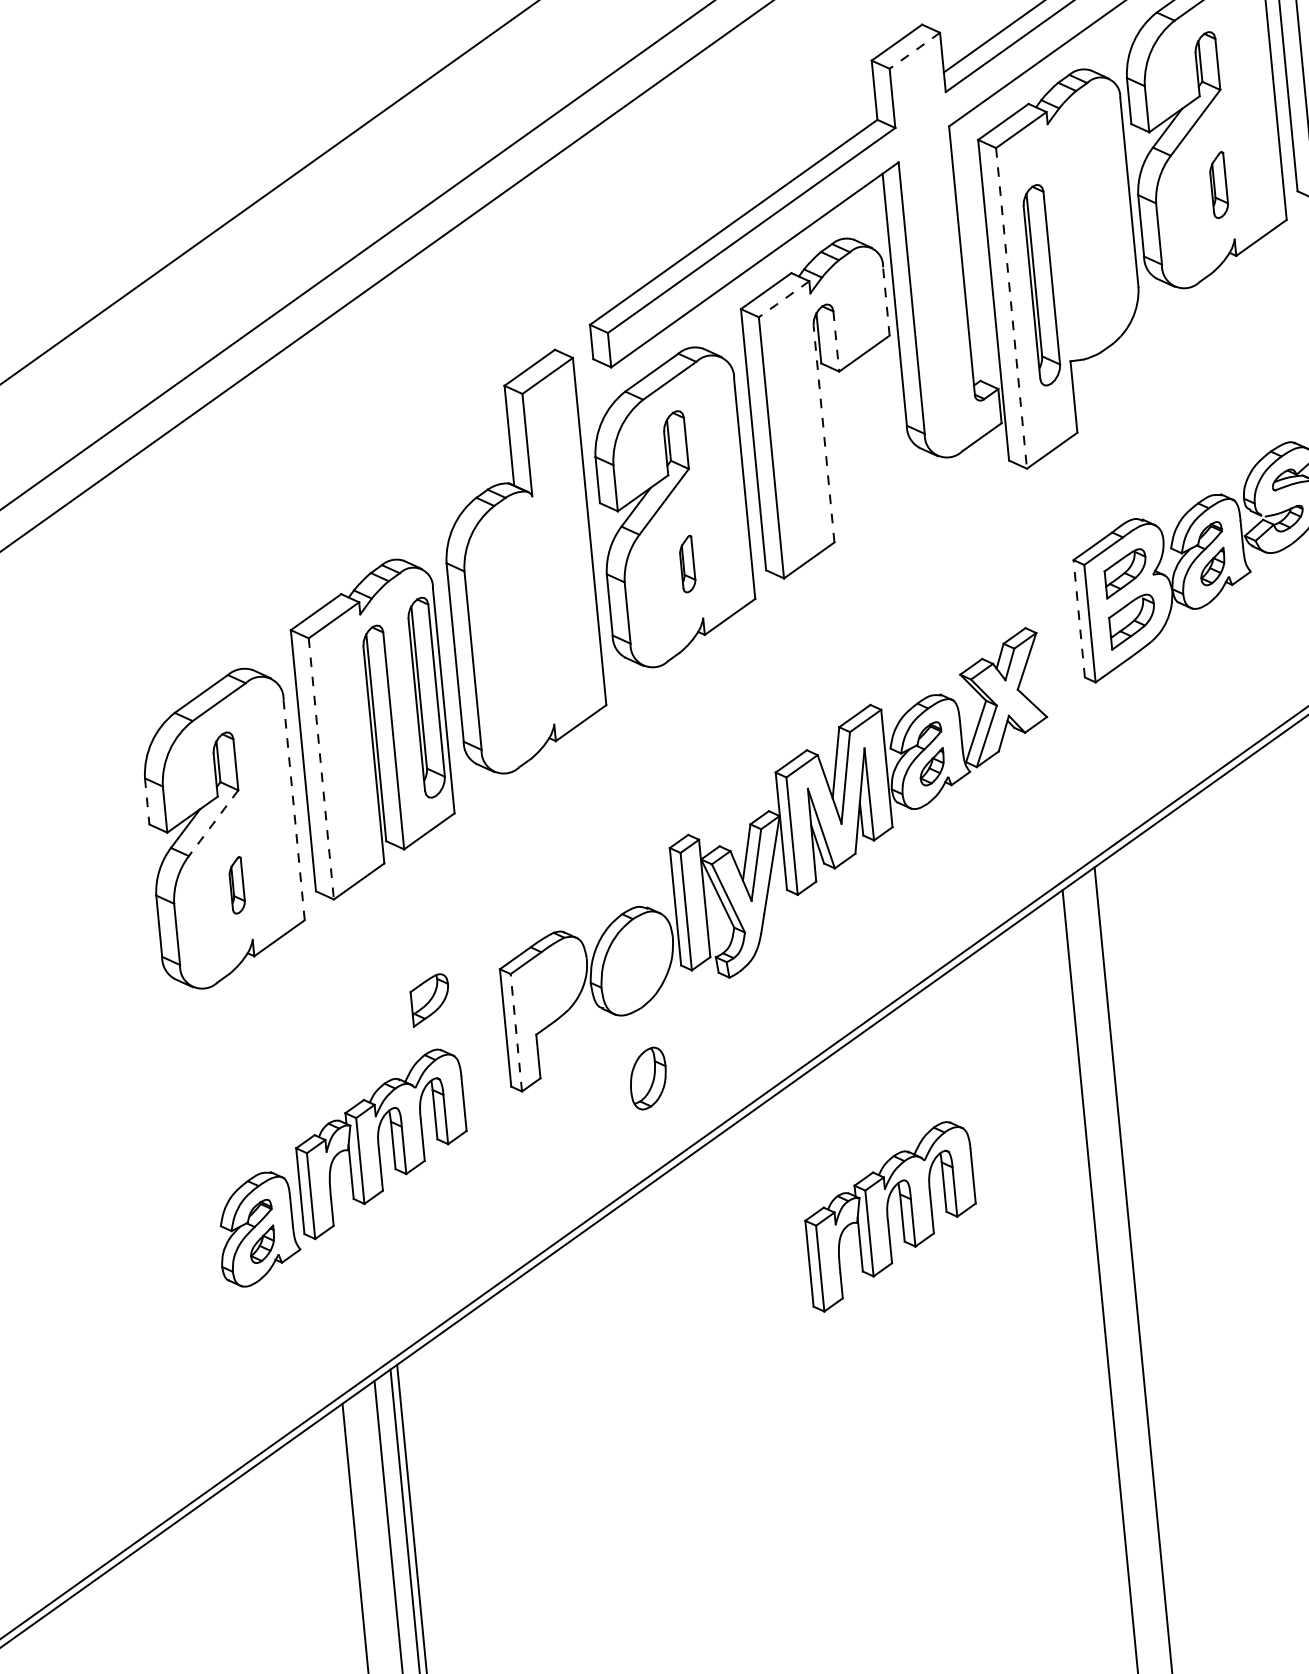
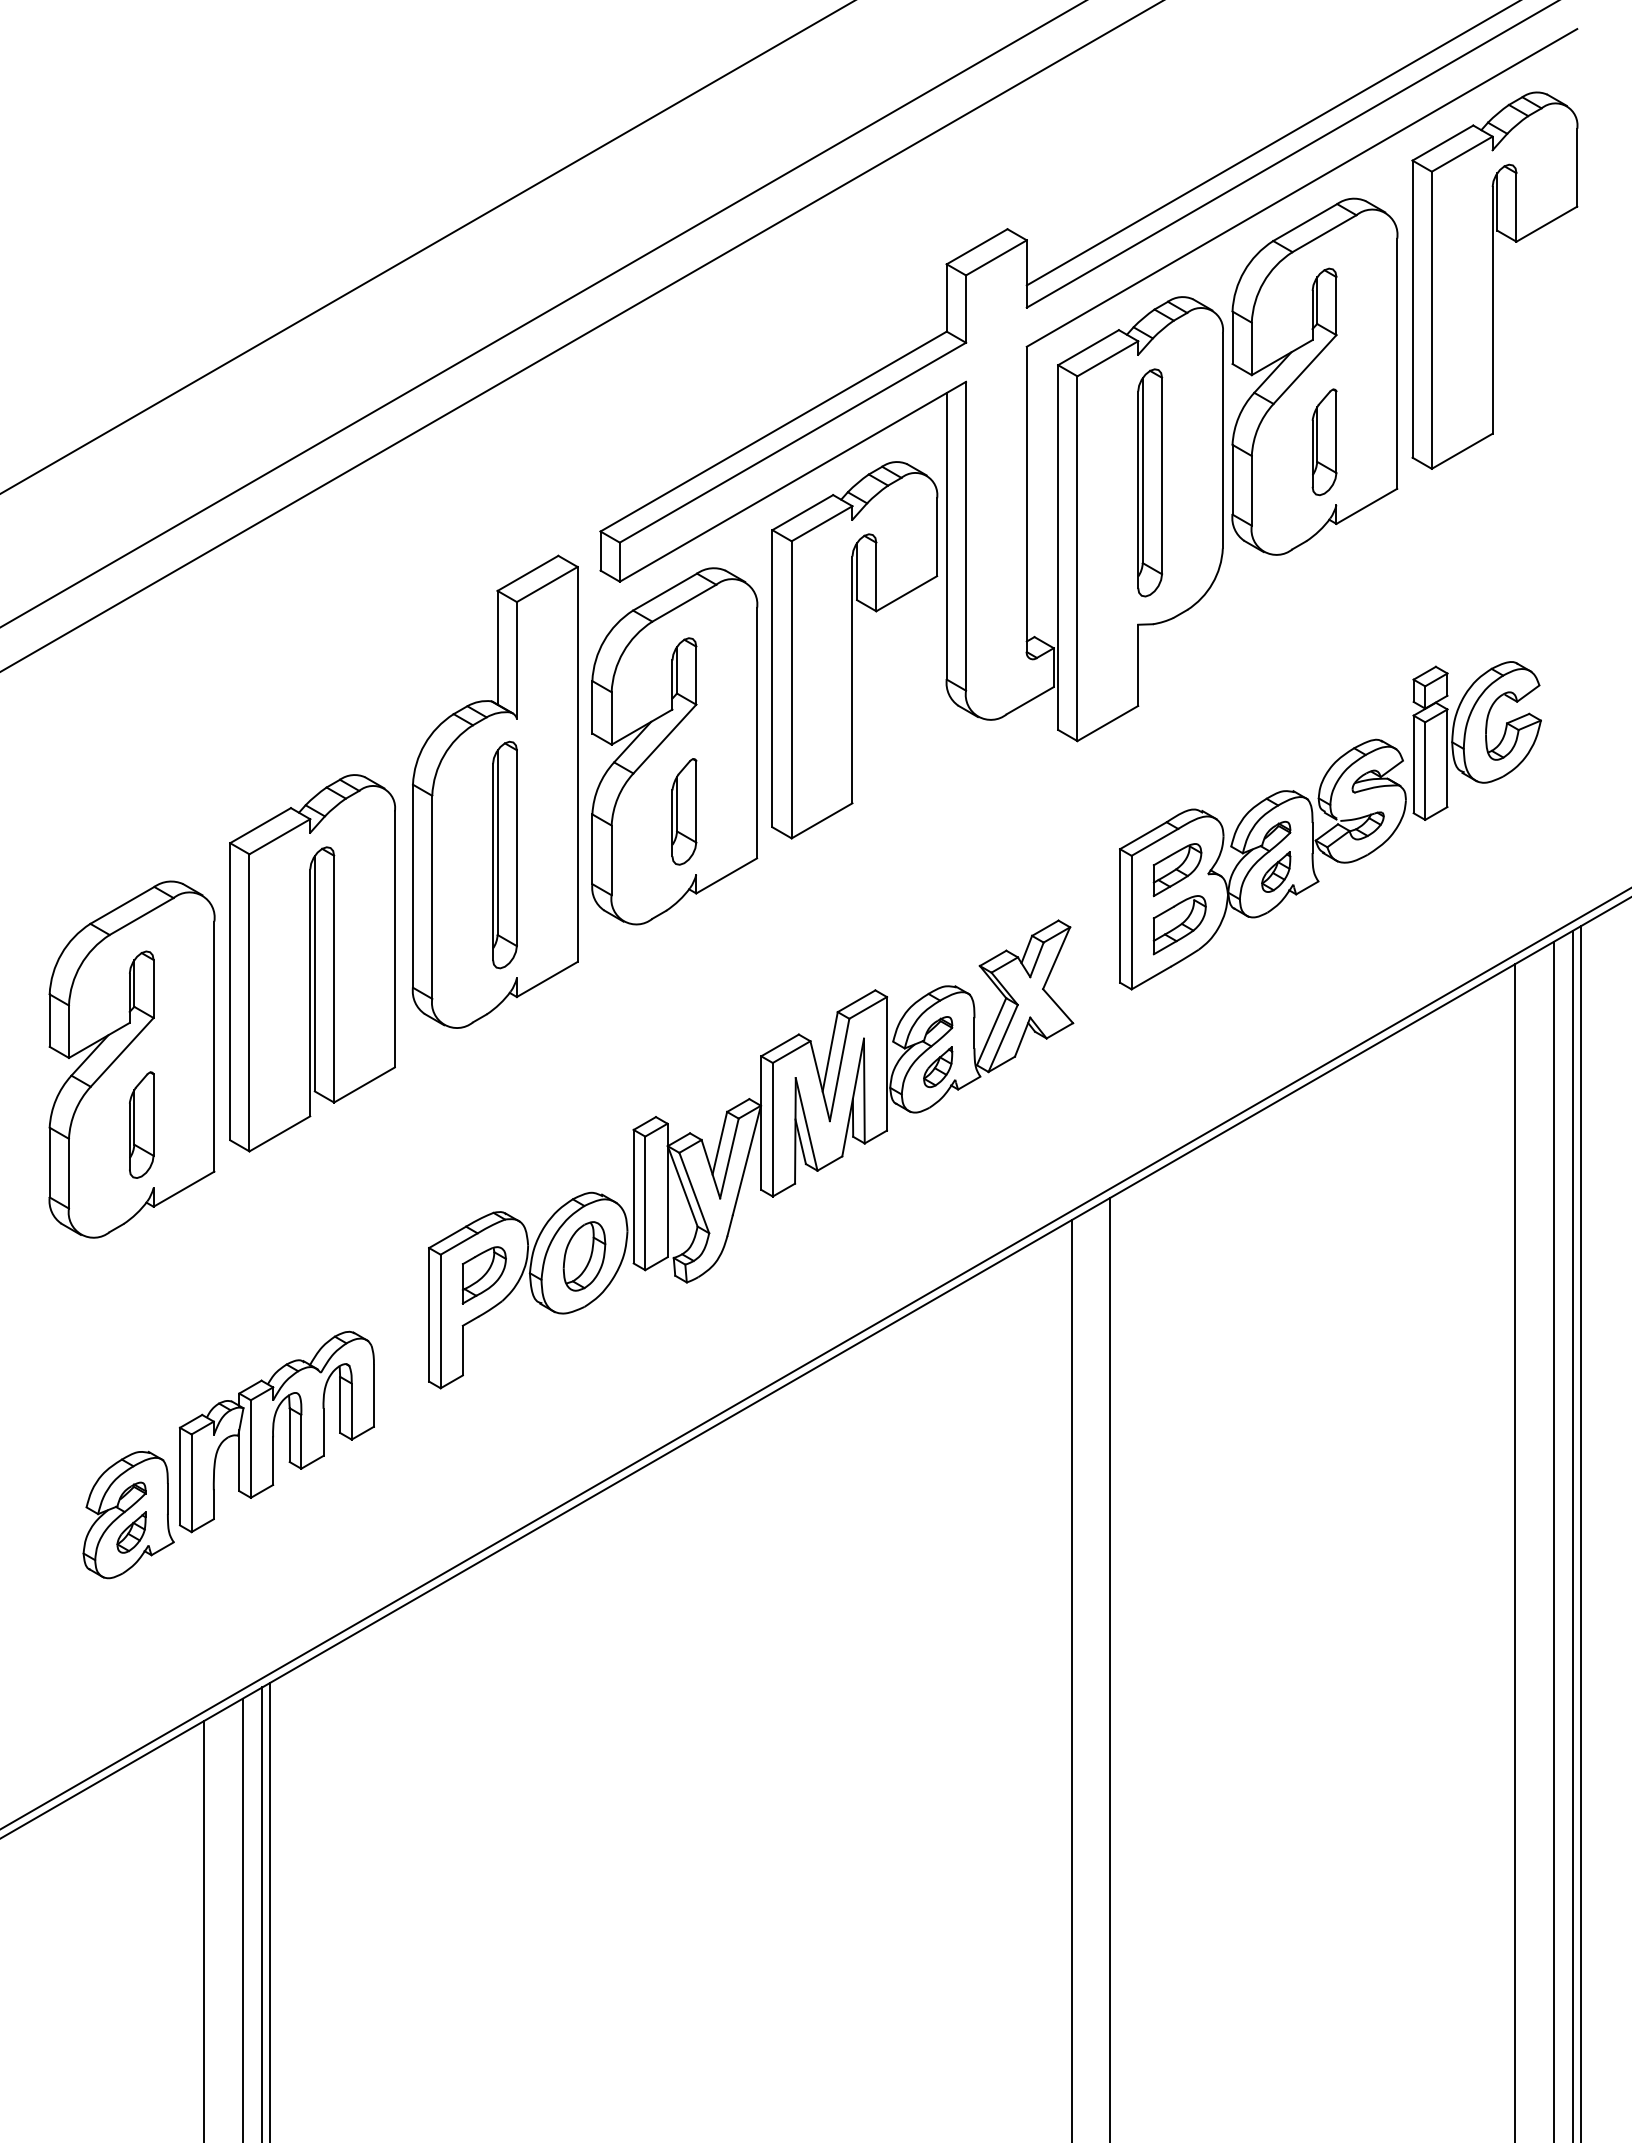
line: (914, 51) -> (995, 258), dashed -> solid
part: (1218, 185) -> (1324, 442), size x1.43
part: (1042, 284) -> (1150, 482), moved
line: (783, 299) -> (821, 524), dashed -> solid
line: (886, 301) -> (937, 537), dashed -> solid
line: (1011, 309) -> (1077, 559), dashed -> solid
line: (836, 341) -> (876, 577), dashed -> solid
line: (824, 433) -> (852, 679), dashed -> solid
part: (687, 563) -> (684, 811), size x1.67
line: (1079, 618) -> (1120, 915), dashed -> solid
part: (426, 697) -> (504, 854), moved
line: (321, 768) -> (249, 1002), dashed -> solid
line: (147, 802) -> (49, 1021), dashed -> solid
line: (294, 810) -> (214, 1046), dashed -> solid
line: (213, 823) -> (122, 1052), dashed -> solid
part: (236, 884) -> (141, 1124), size x1.67
part: (429, 1000) -> (483, 1275), moved
line: (516, 1032) -> (440, 1321), dashed -> solid
part: (648, 1078) -> (584, 1256), moved
part: (890, 1215) -> (842, 1568), removed

